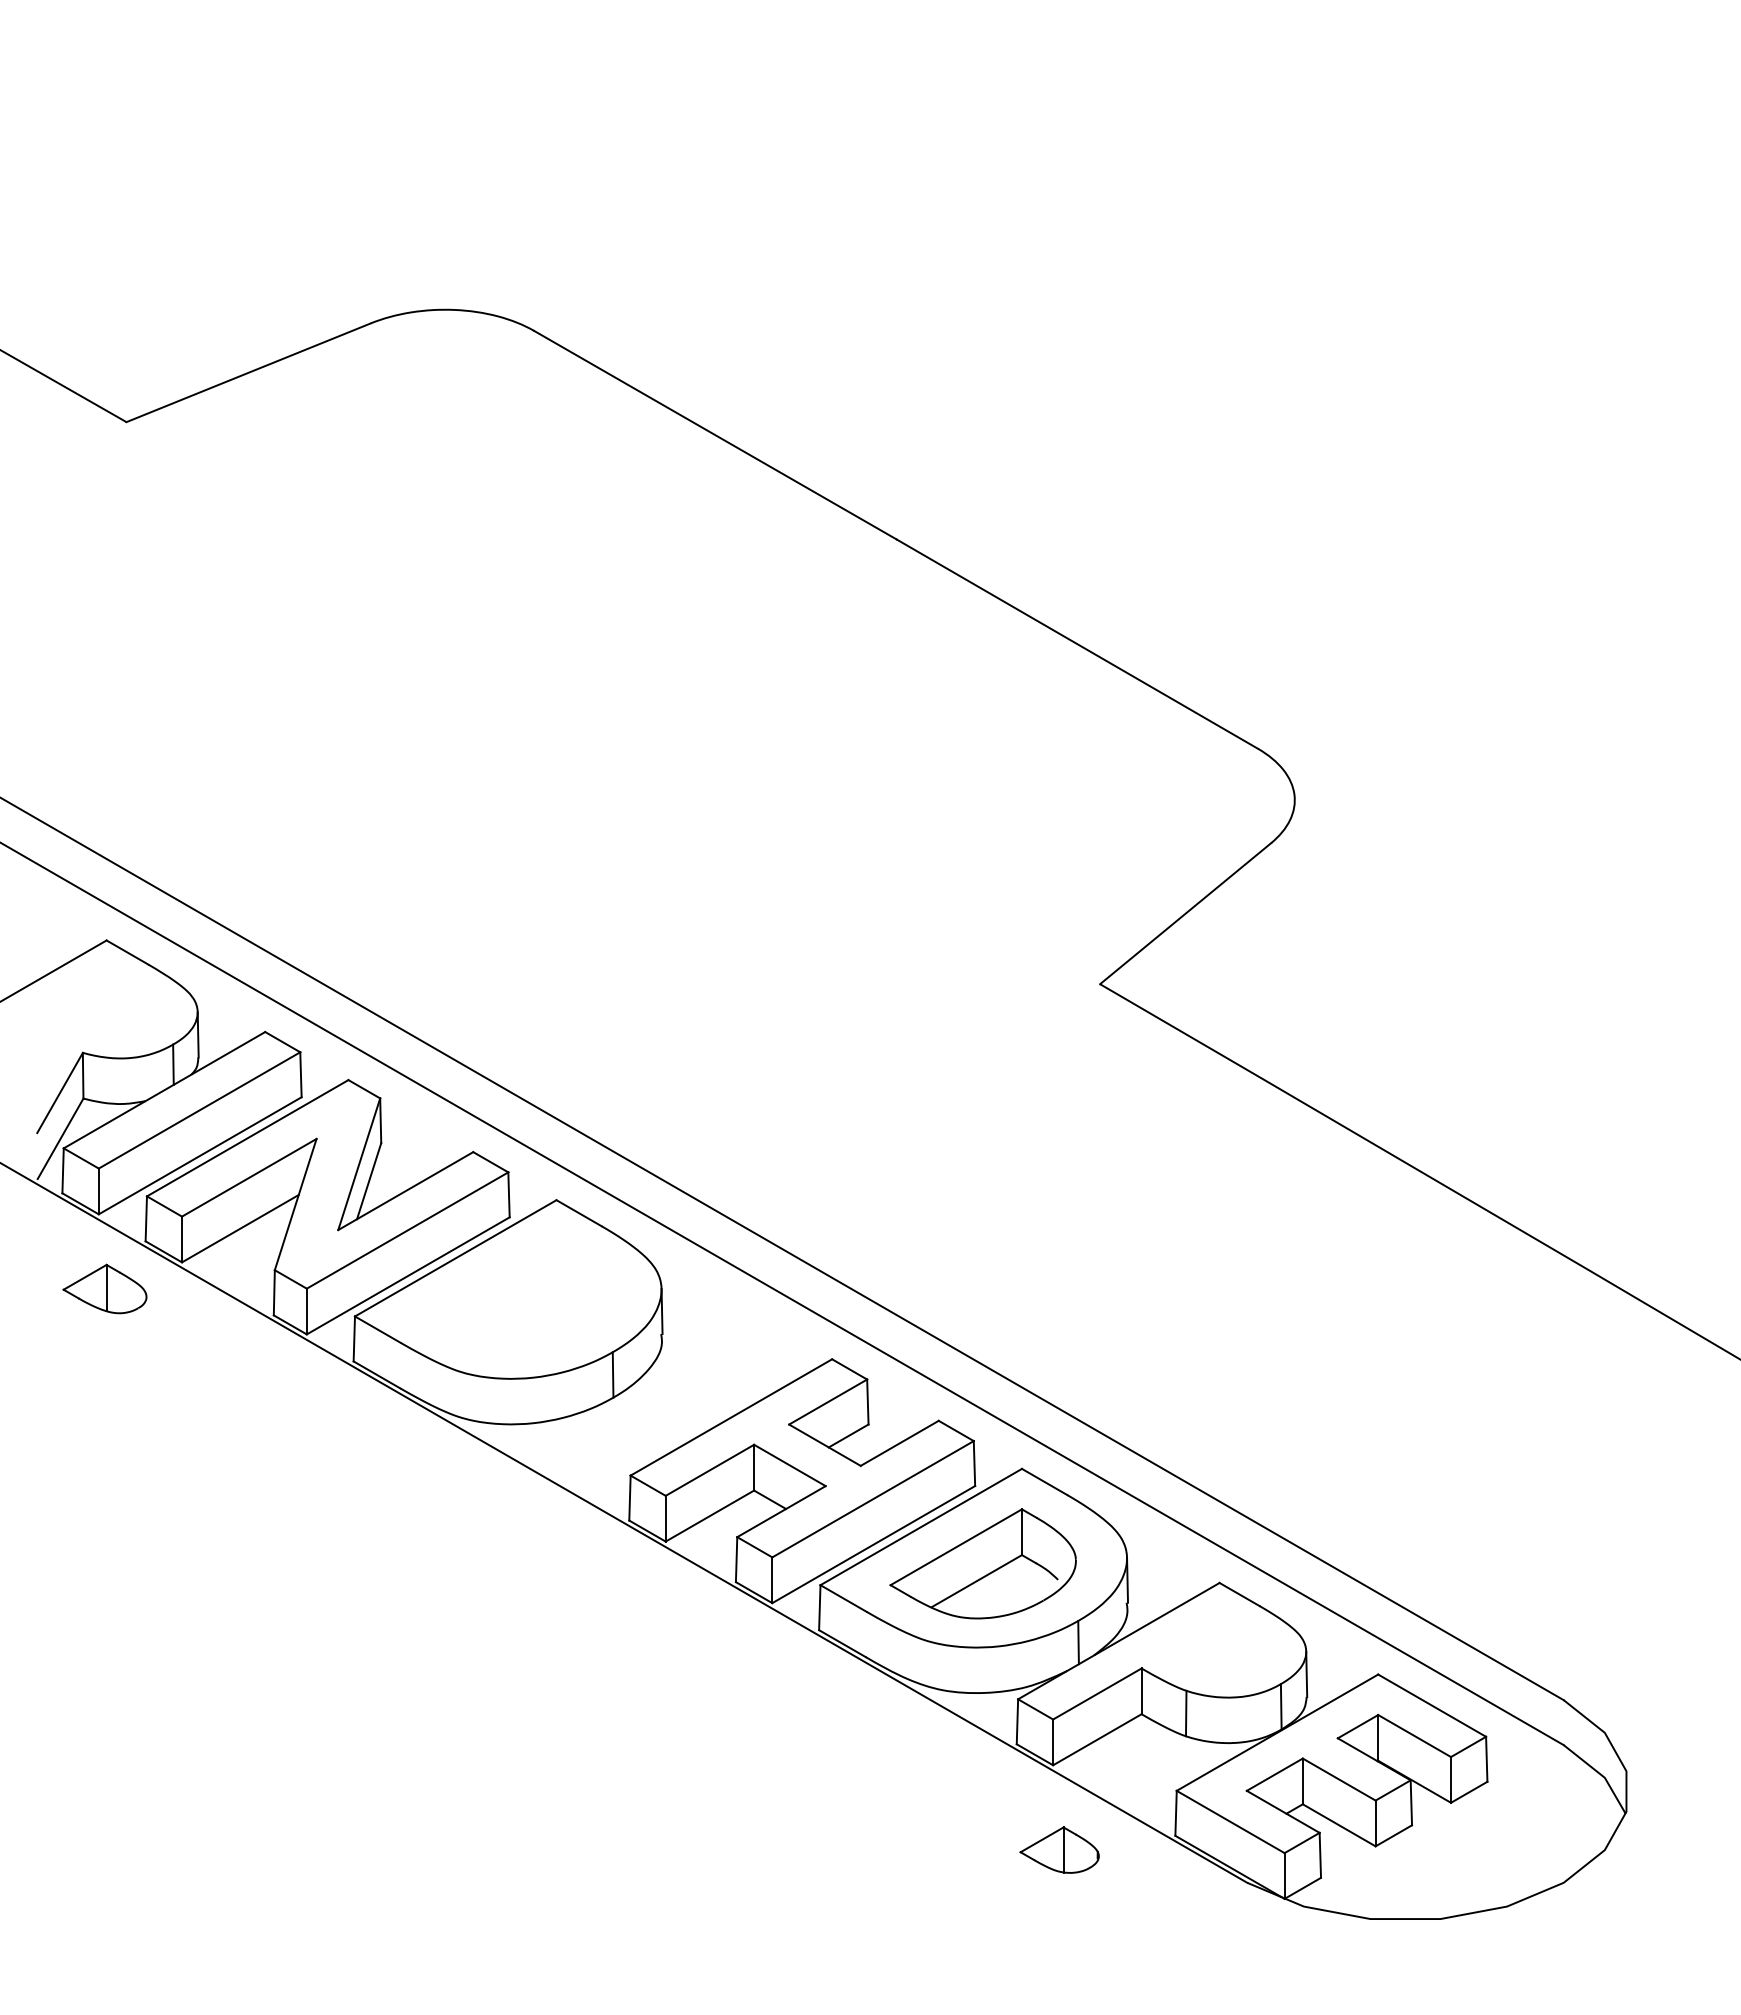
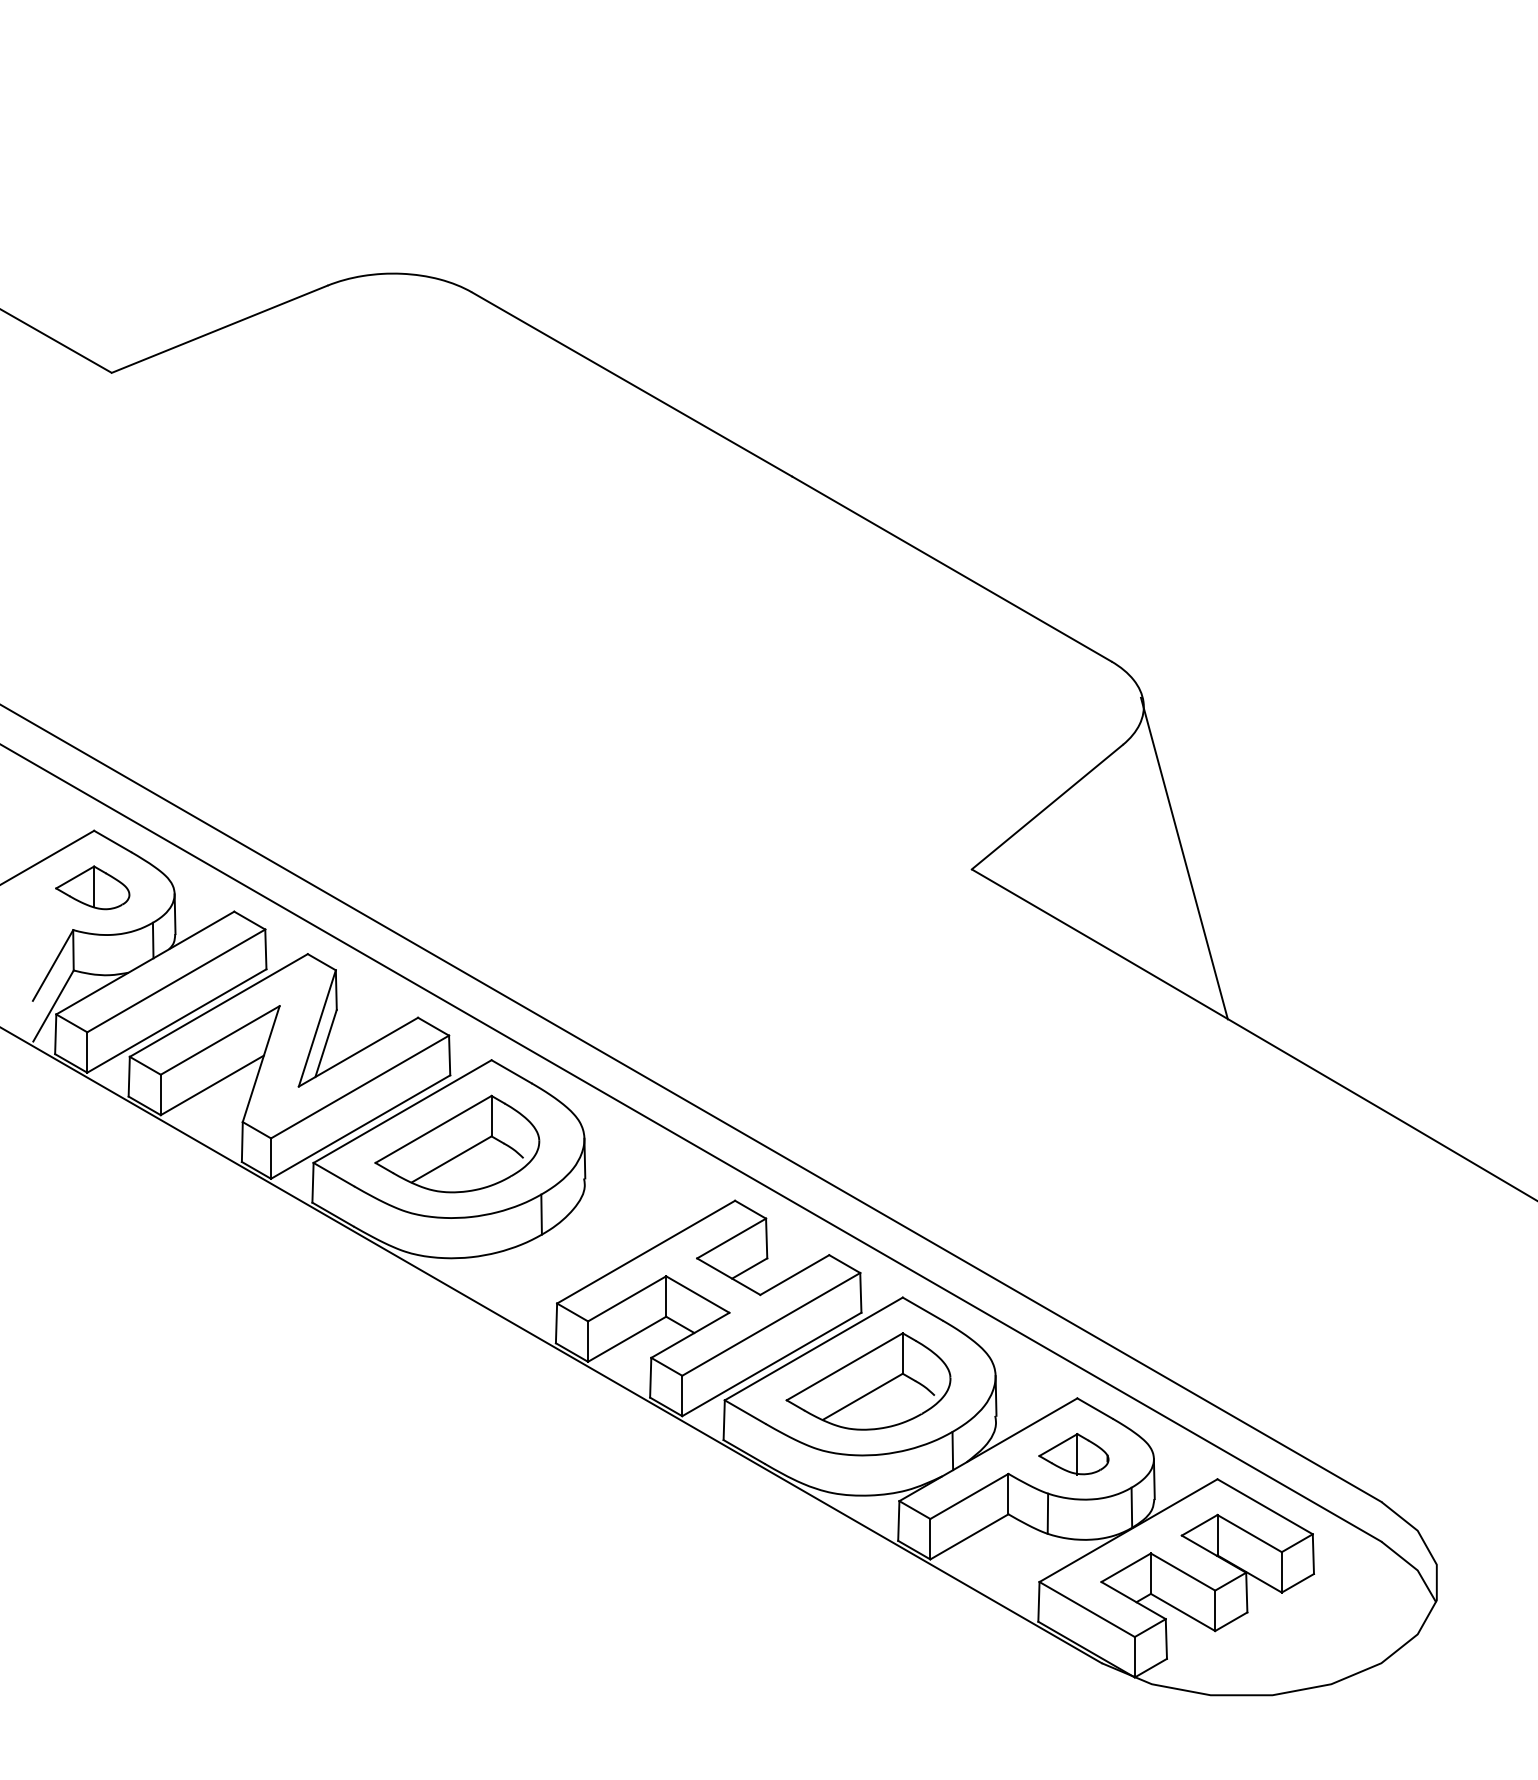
line: (1340, 971) -> (1184, 858), added
part: (104, 1288) -> (92, 887), moved
part: (517, 1294) -> (457, 1143), added
part: (1059, 1849) -> (1073, 1453), moved

